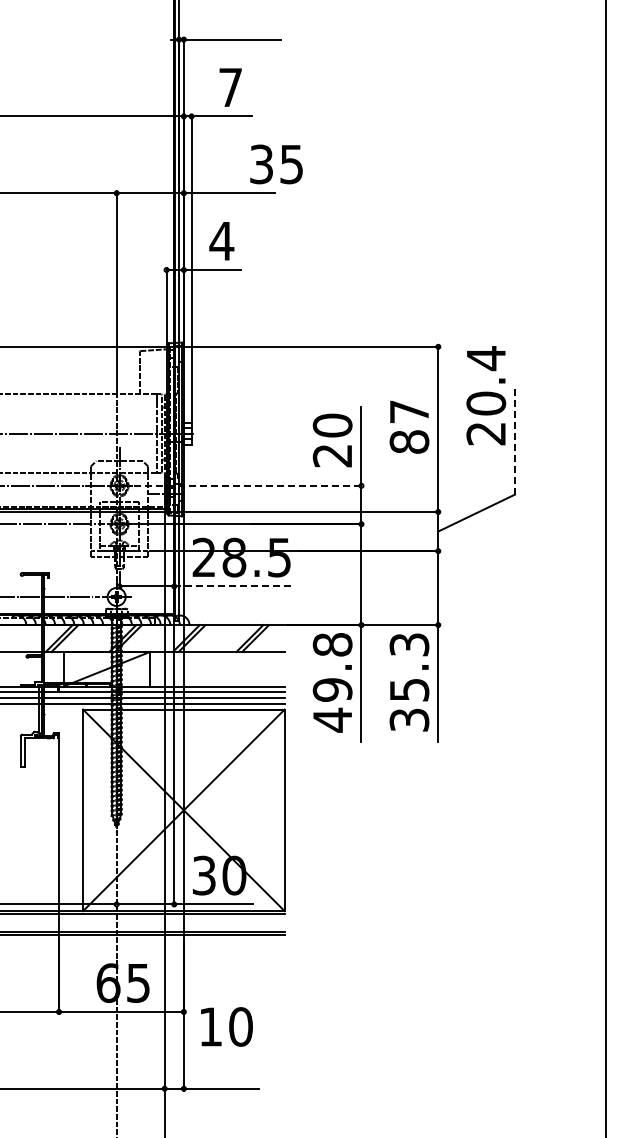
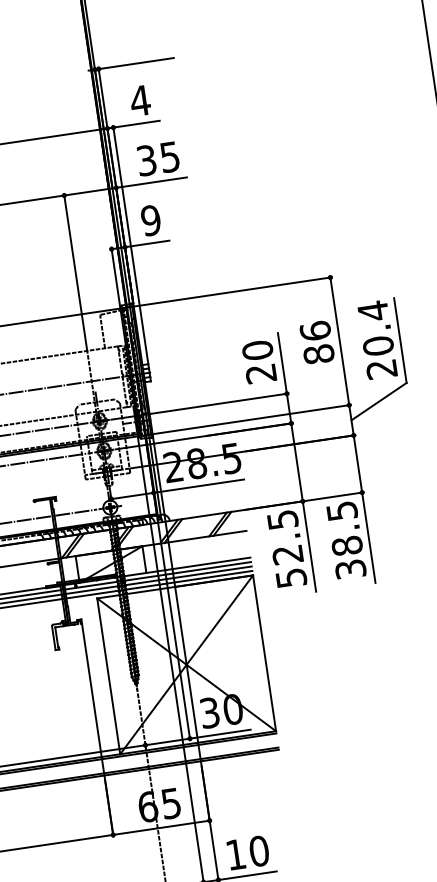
text: (230, 87) -> (140, 100), 7 -> 4
text: (276, 164) -> (158, 158), moved
text: (221, 241) -> (150, 220), 4 -> 9
text: (486, 395) -> (377, 339), moved
text: (409, 411) -> (315, 330), 87 -> 86
line: (515, 439) -> (400, 340), dashed -> solid
line: (249, 485) -> (200, 406), dashed -> solid
line: (233, 586) -> (199, 486), dashed -> solid
text: (409, 667) -> (344, 528), 35.3 -> 38.5
text: (332, 682) -> (286, 549), 49.8 -> 52.5
text: (226, 1026) -> (248, 852), moved

